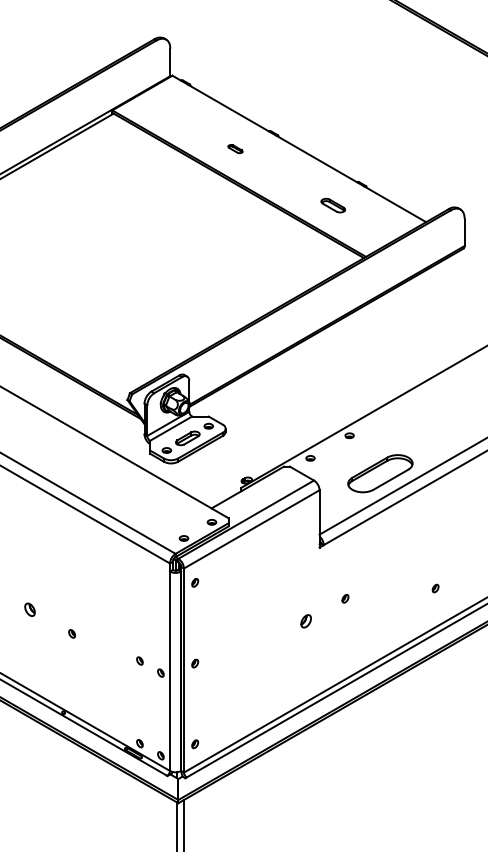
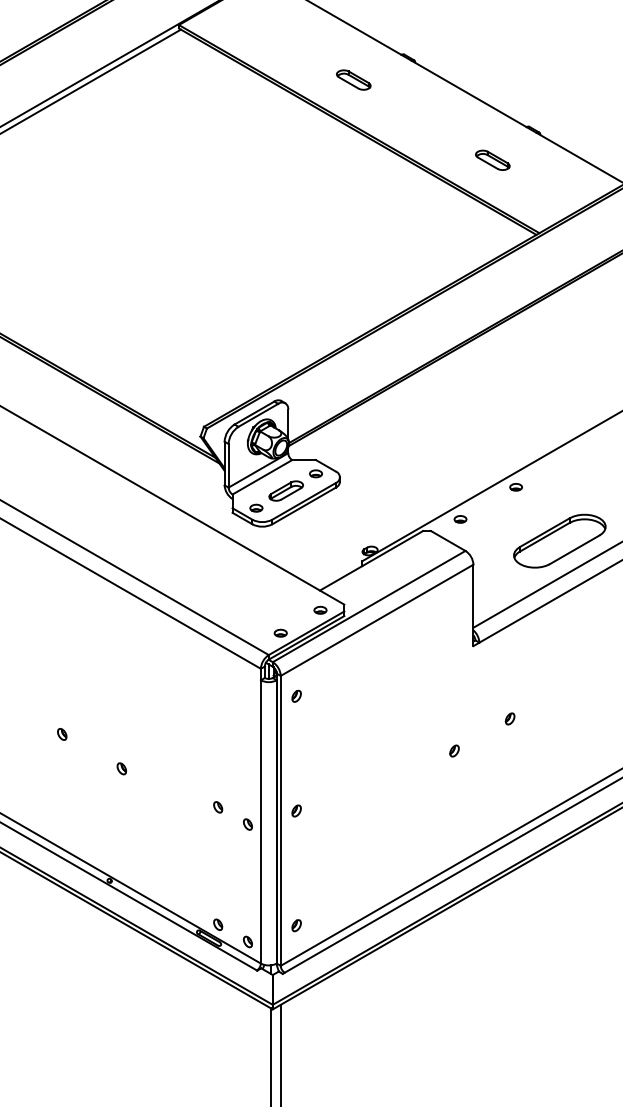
part: (235, 148) -> (353, 79), size x1.67
part: (30, 609) -> (62, 734), size x0.62
part: (306, 621) -> (454, 751), size x0.62

